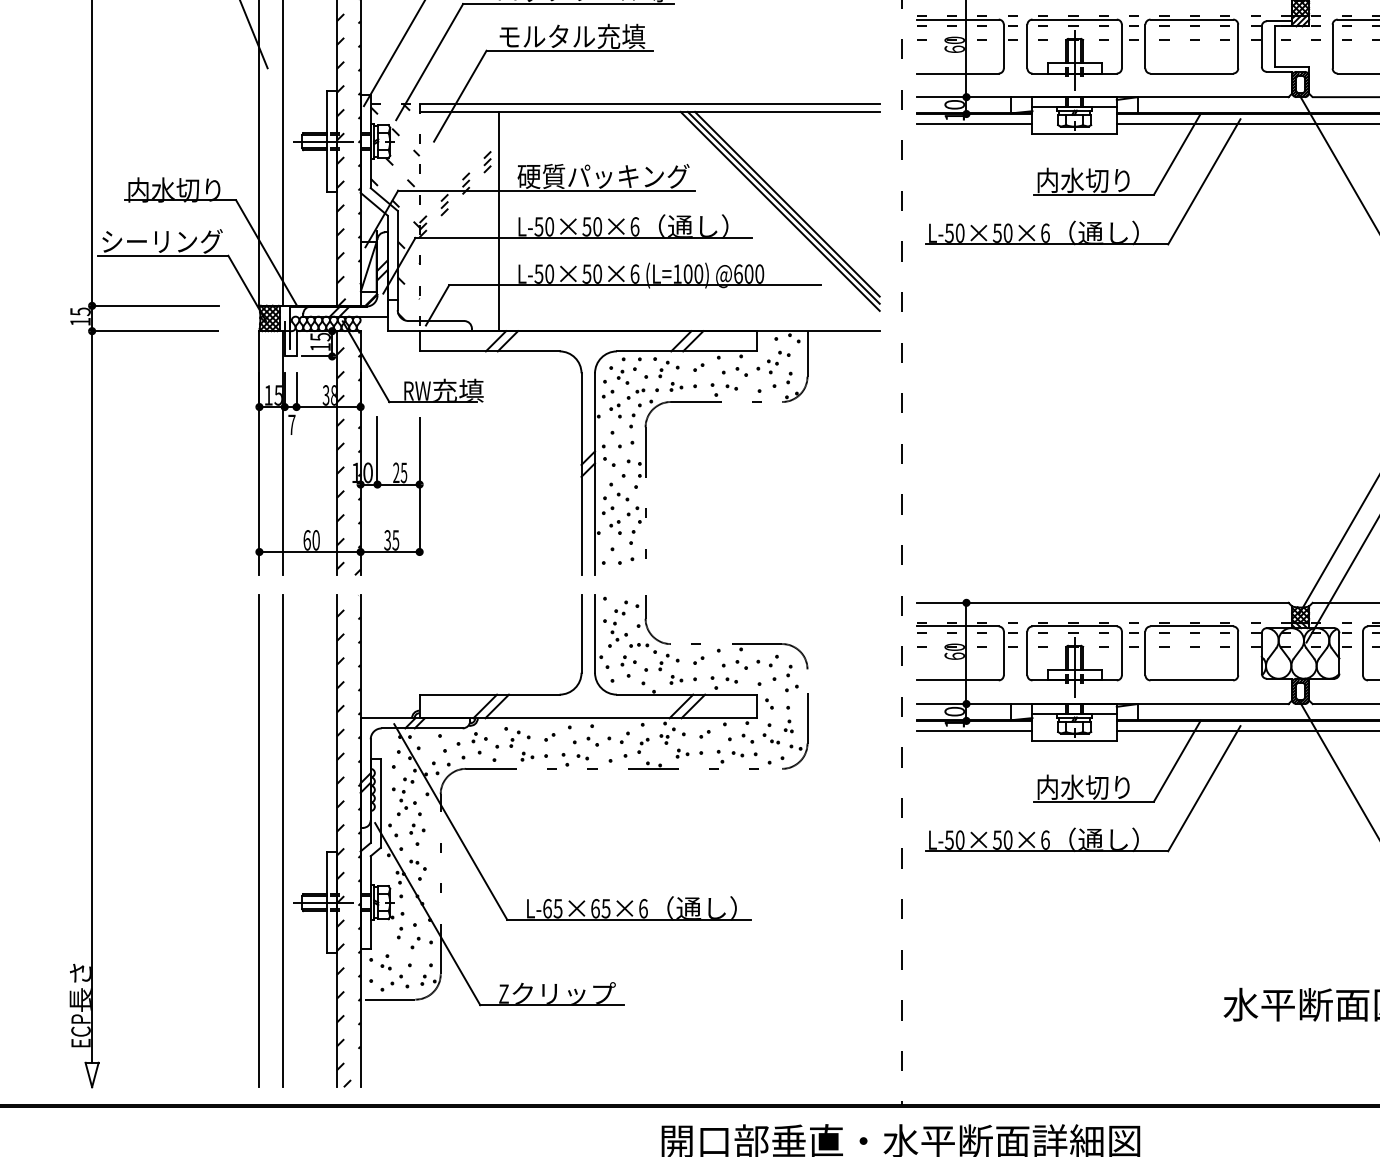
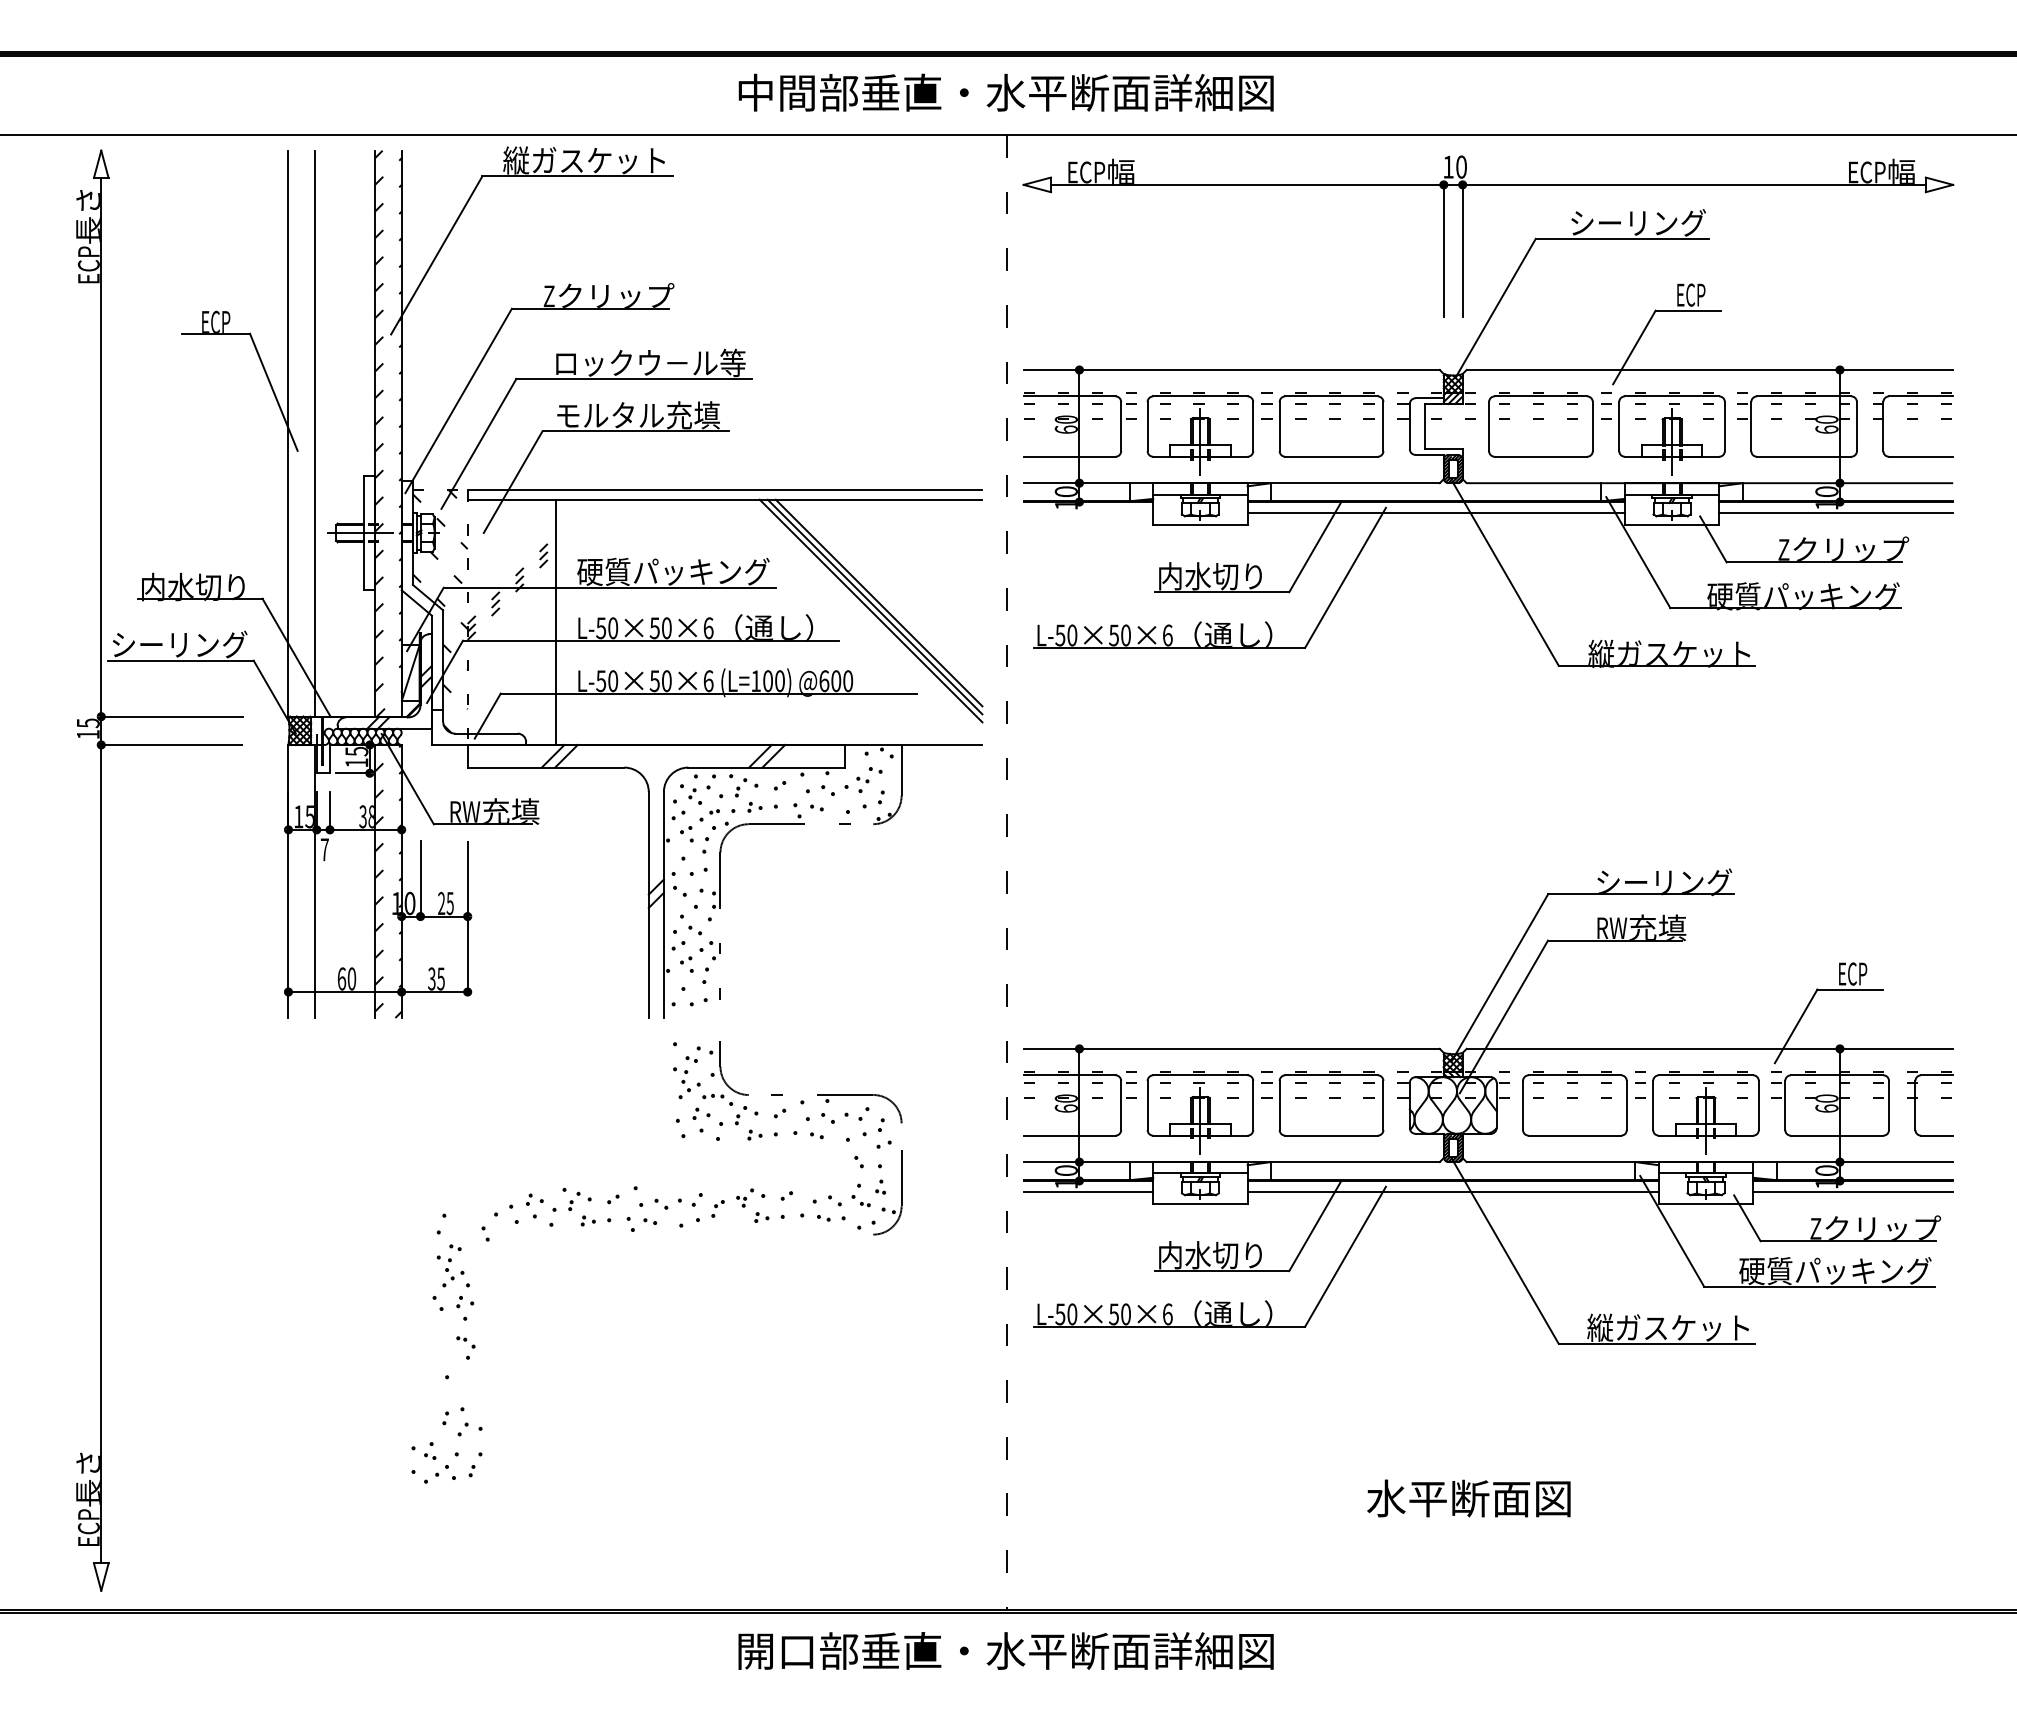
line: (974, 124) -> (1088, 513), removed
line: (259, 841) -> (288, 1315), removed
line: (282, 841) -> (314, 1315), removed
part: (477, 866) -> (532, 1343), removed

